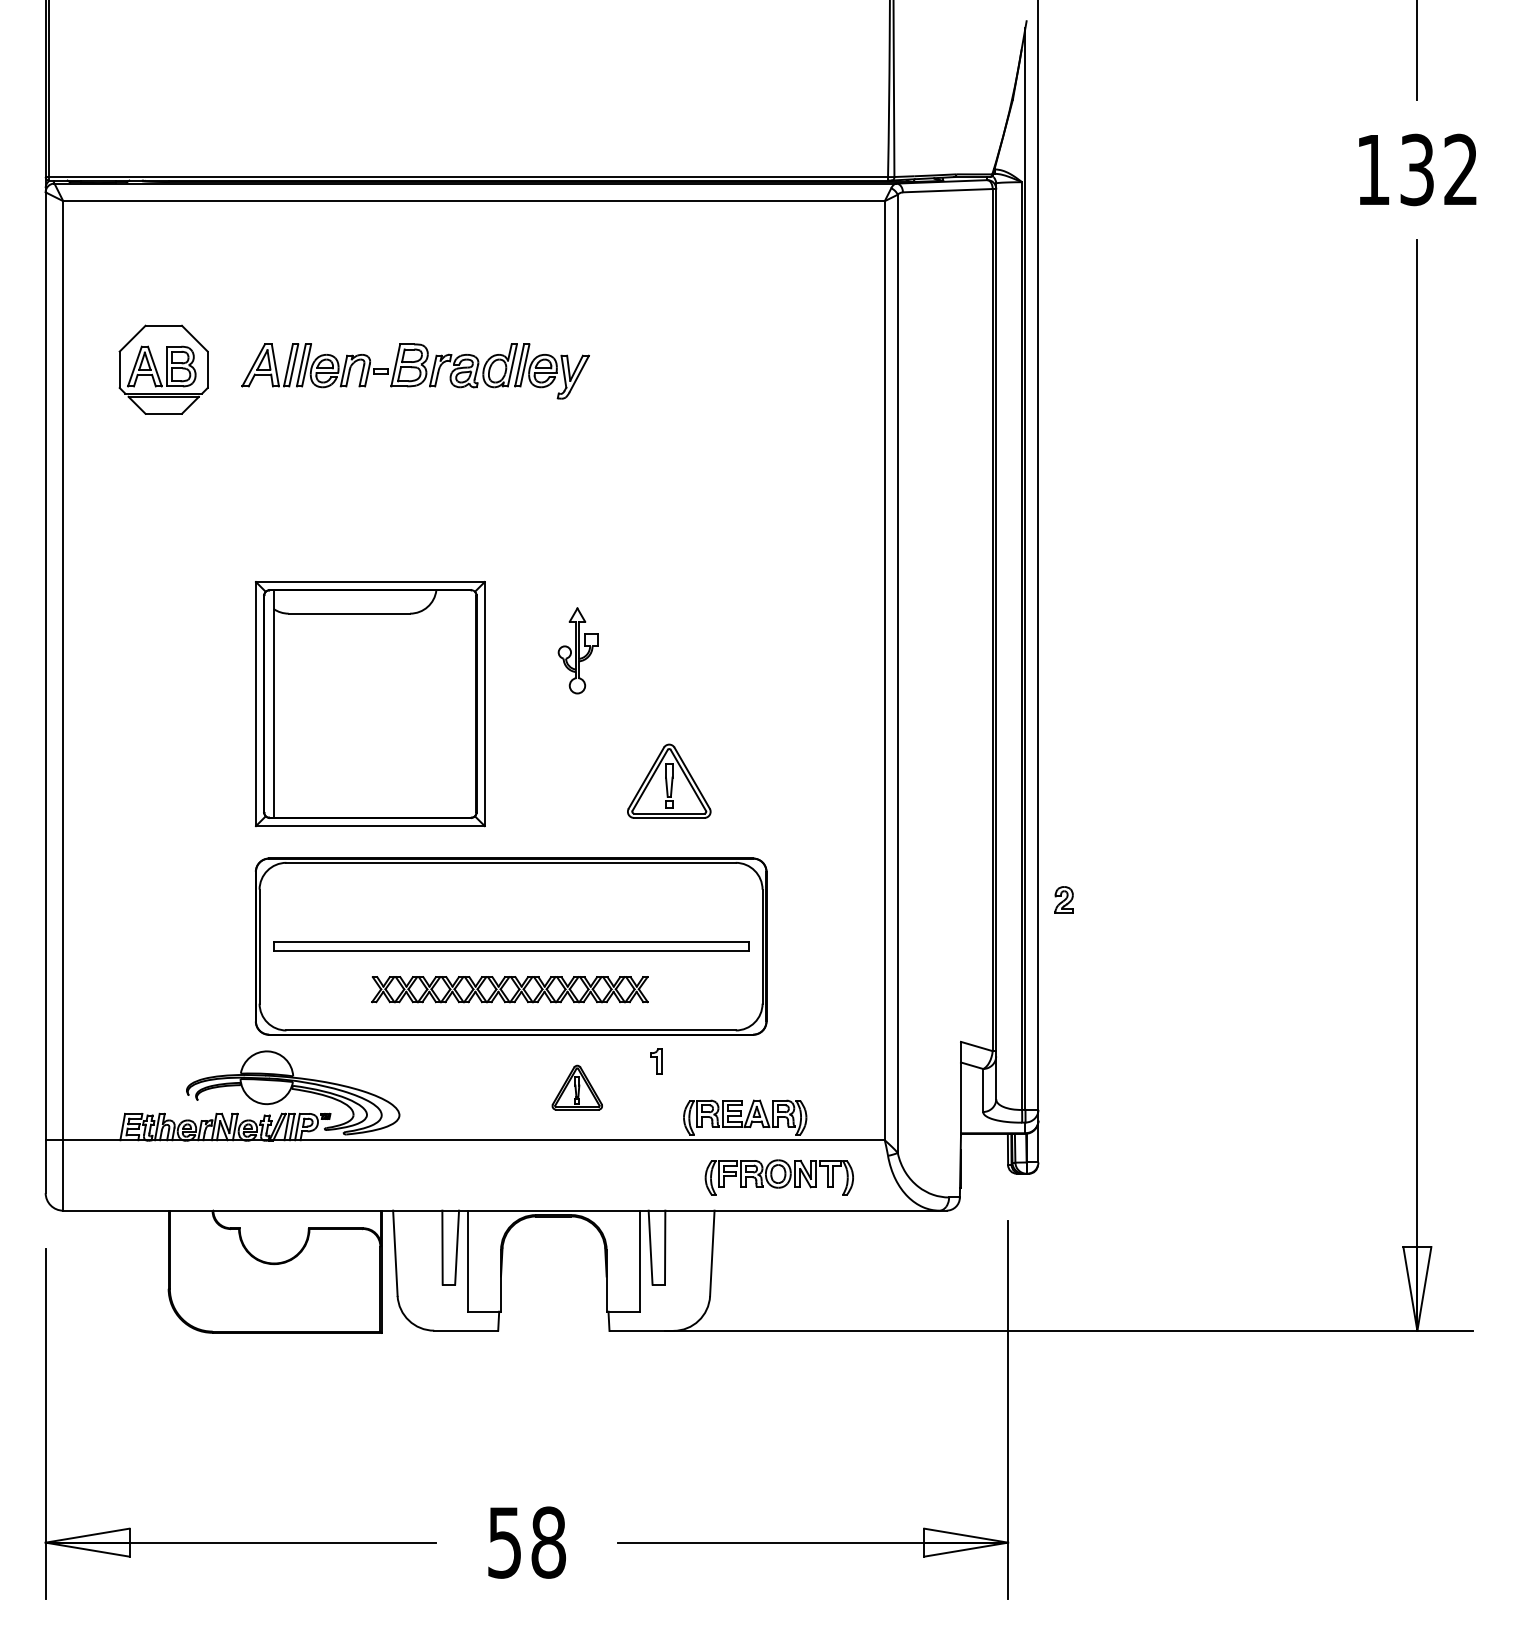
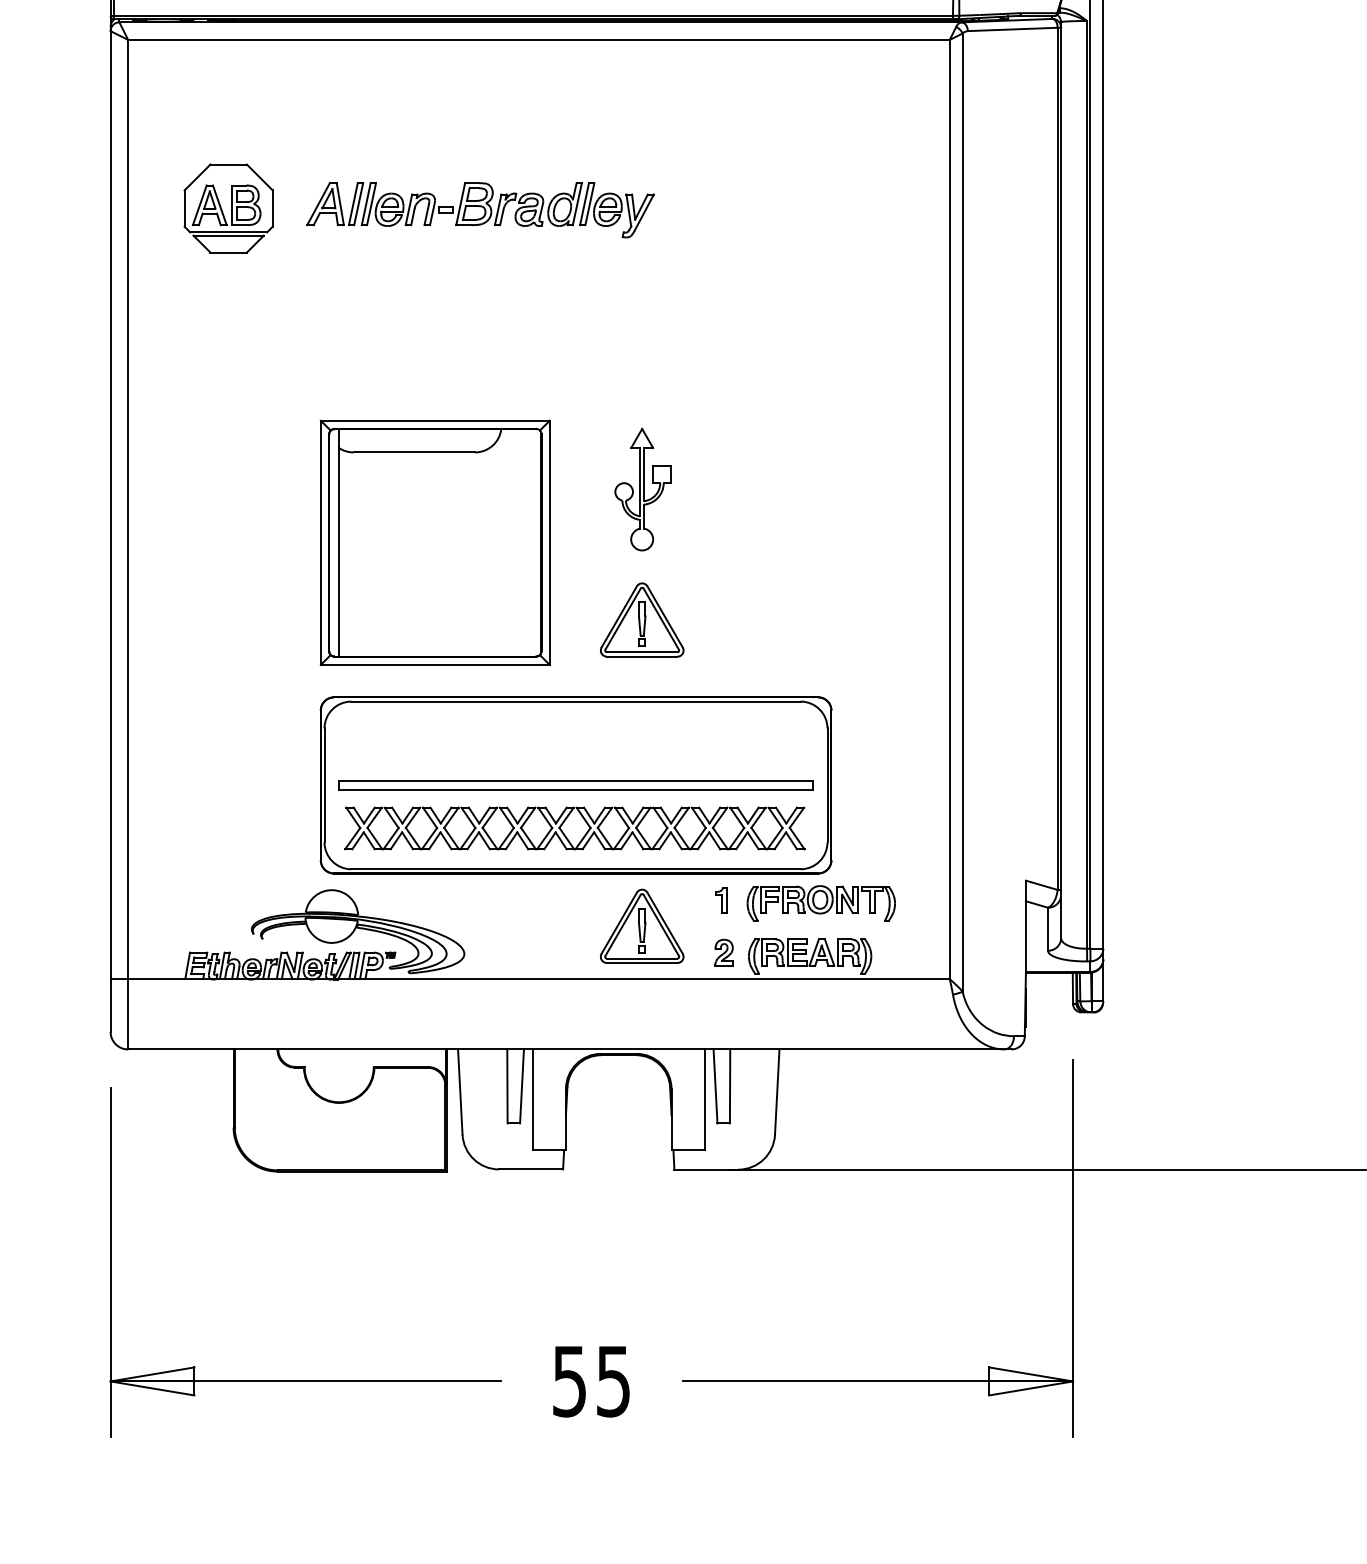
part: (577, 650) -> (642, 489), size x1.43
part: (669, 780) -> (642, 619), moved
part: (1063, 899) -> (723, 952), moved
part: (509, 989) -> (574, 828), size x1.67
part: (577, 1087) -> (642, 926), size x1.67
part: (778, 1177) -> (820, 903), moved
text: (548, 1542) -> (613, 1381), 58 -> 55

